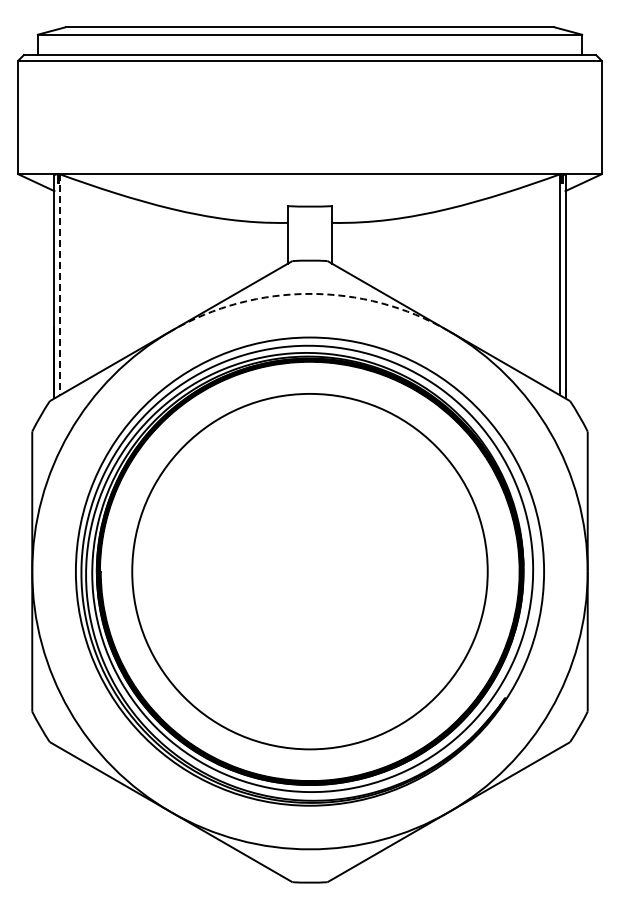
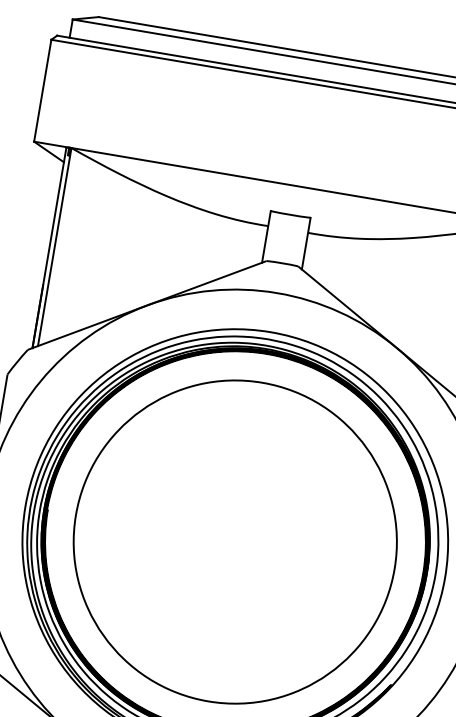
line: (60, 285) -> (55, 247), dashed -> solid
arc: (309, 293) -> (277, 292), dashed -> solid

